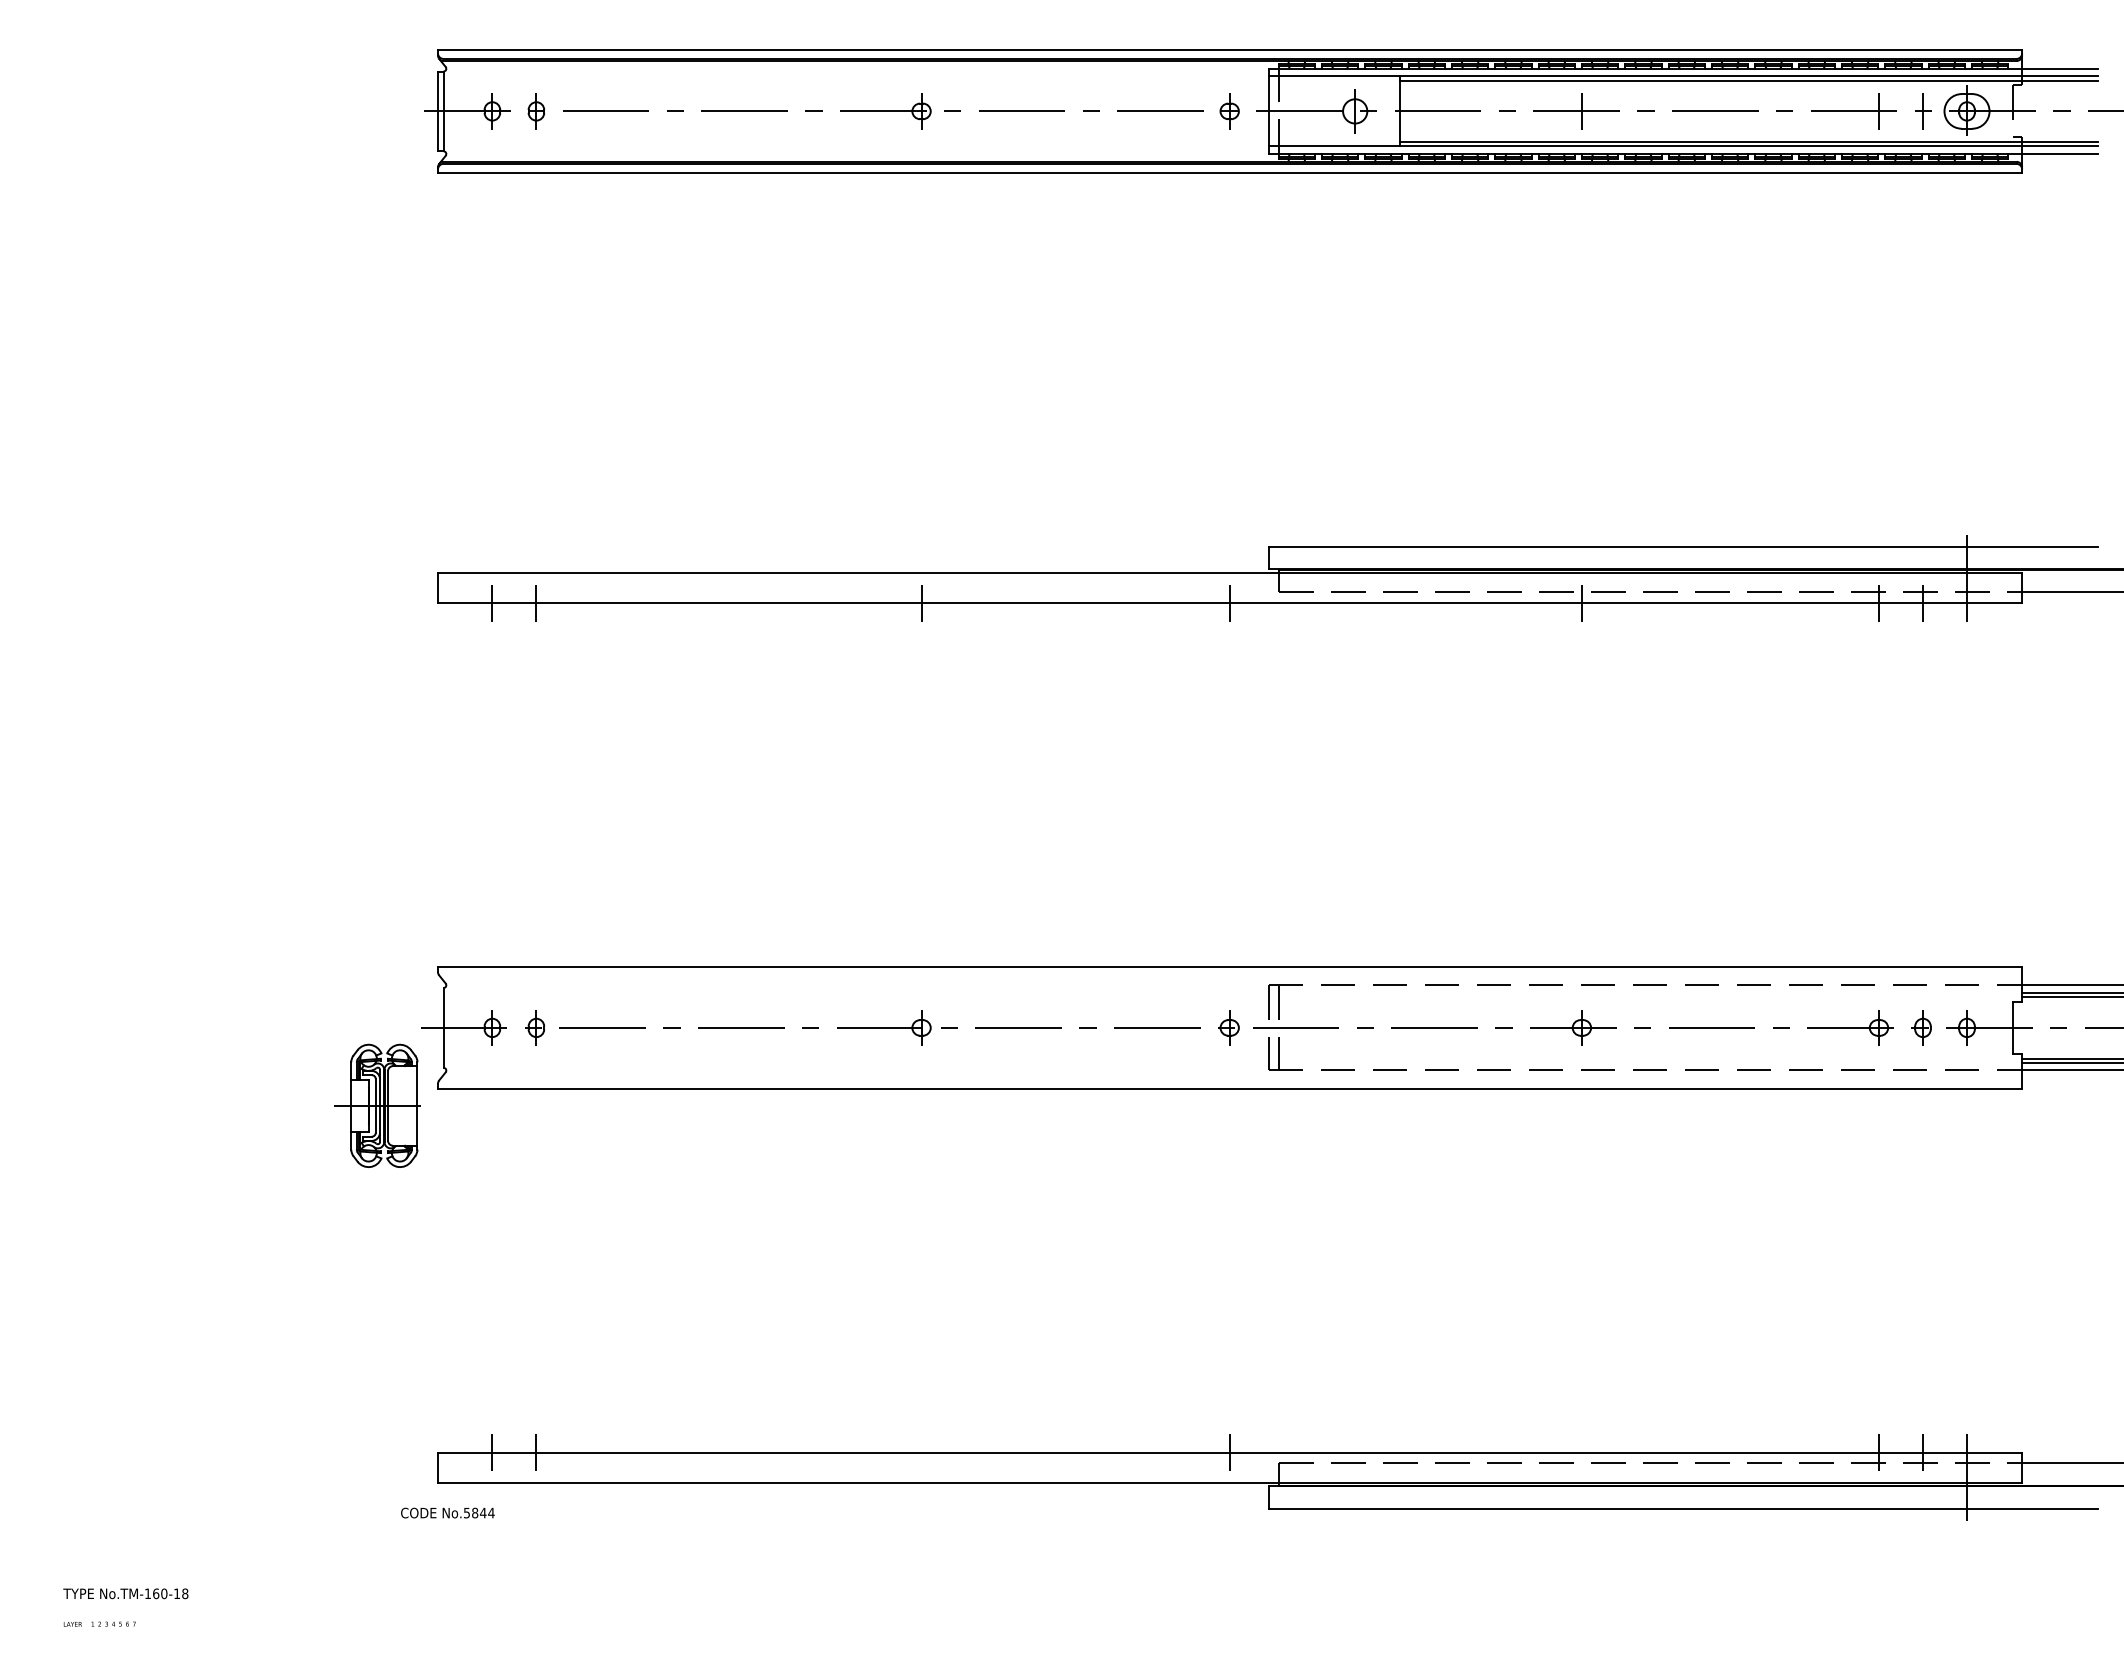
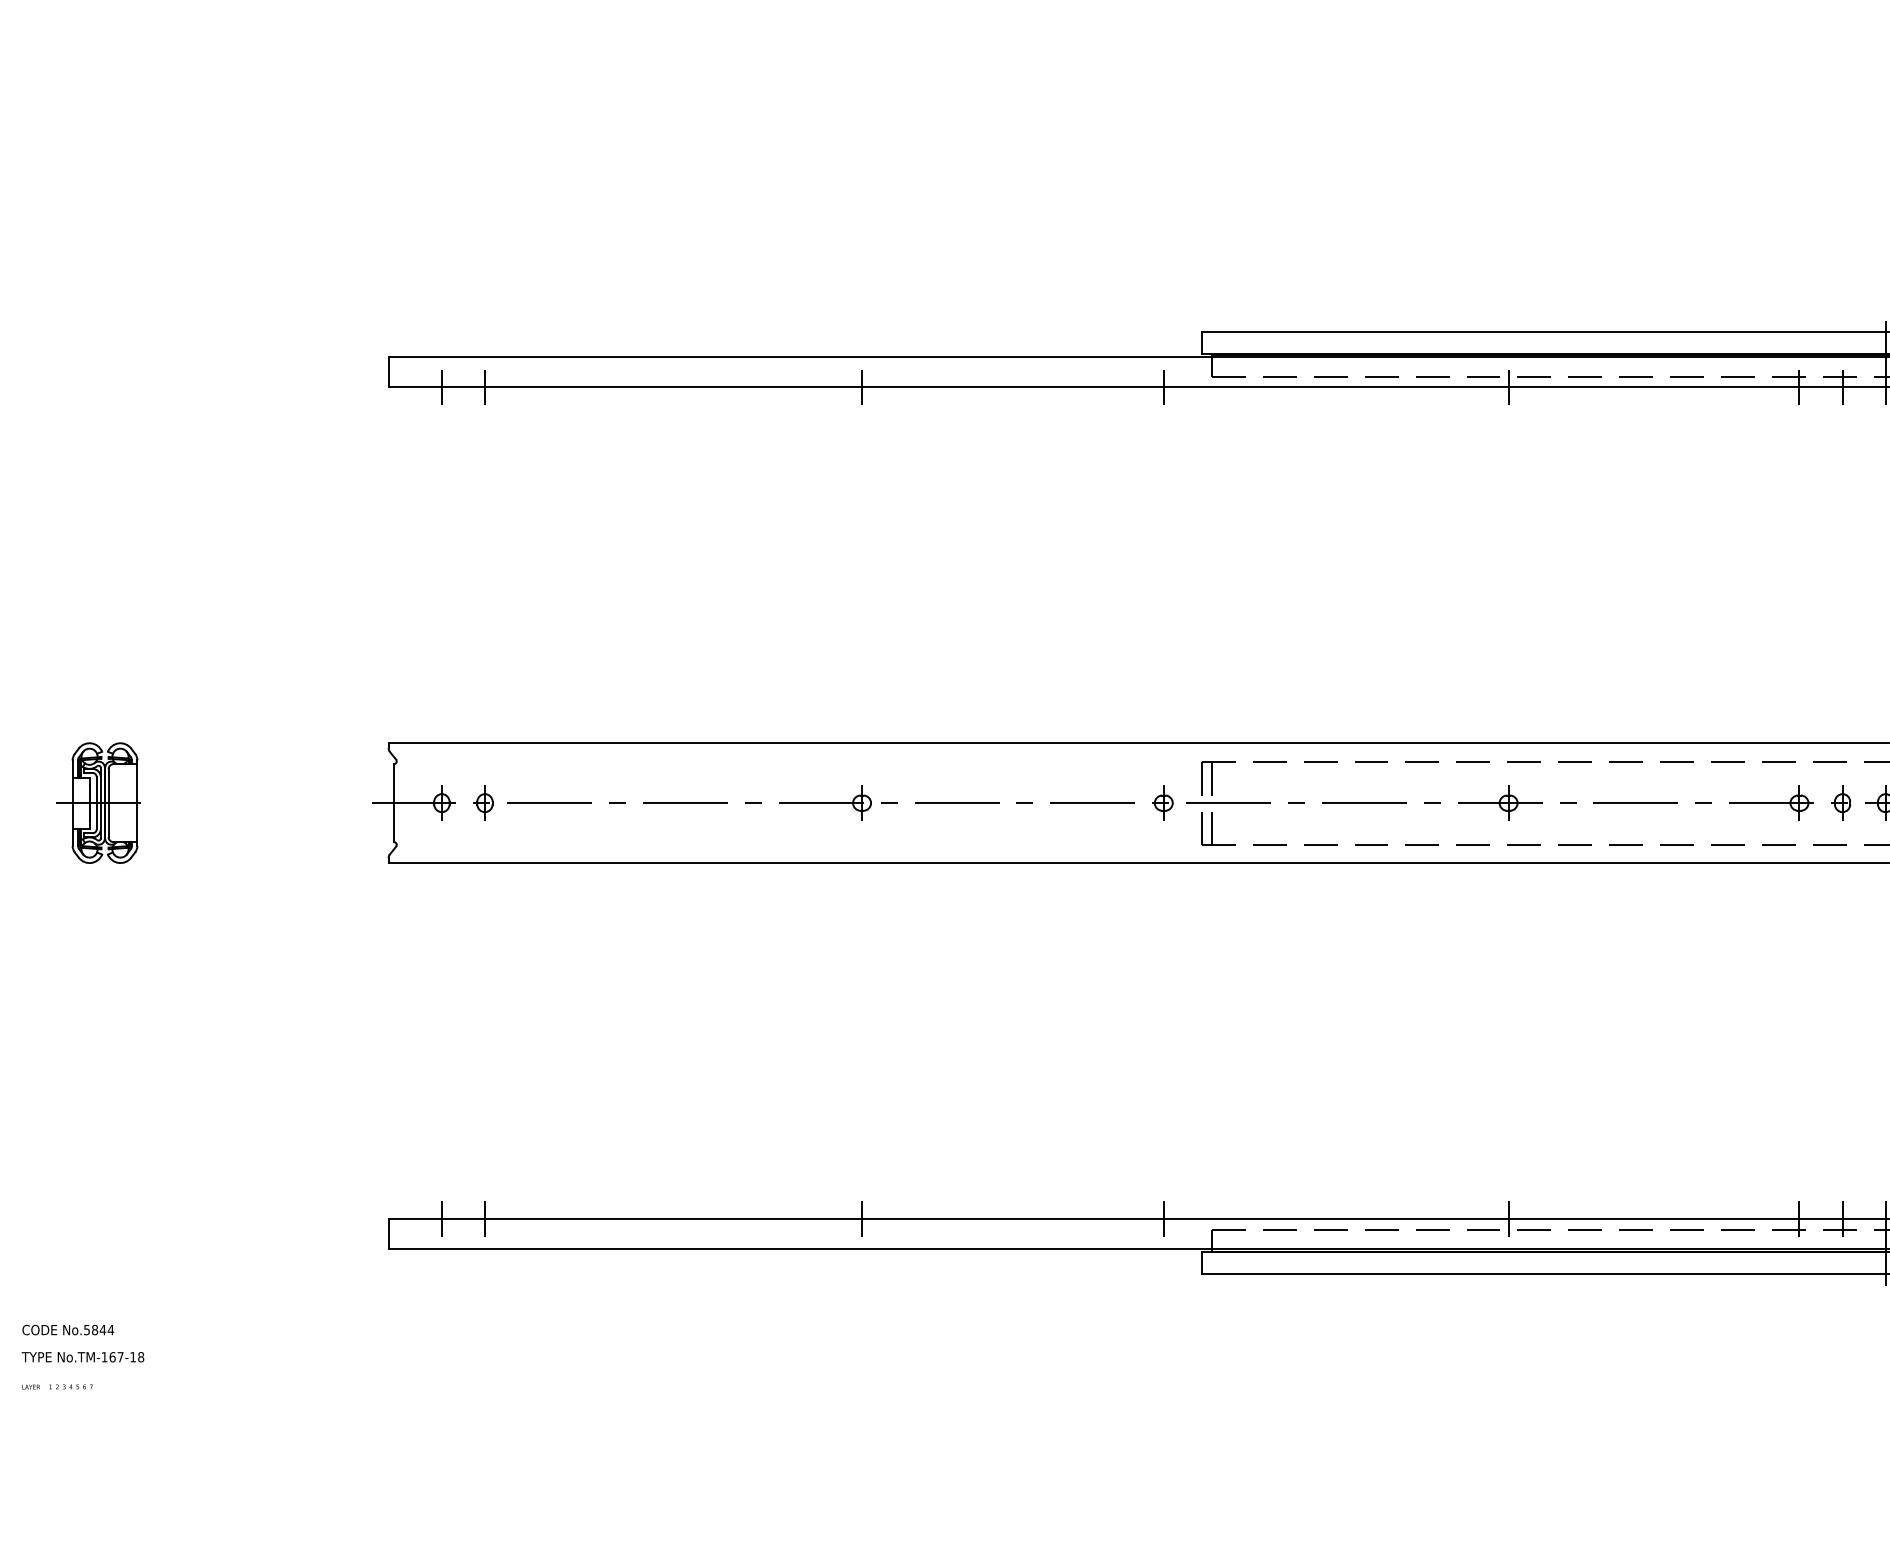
part: (377, 1105) -> (98, 802), moved
line: (921, 1452) -> (862, 1218), added
line: (1581, 1452) -> (1508, 1218), added
text: (447, 1512) -> (67, 1329), moved
text: (164, 1593) -> (120, 1356), No.TM-160-18 -> No.TM-167-18

